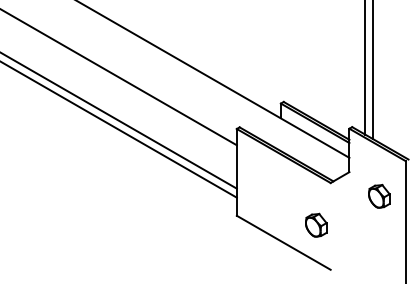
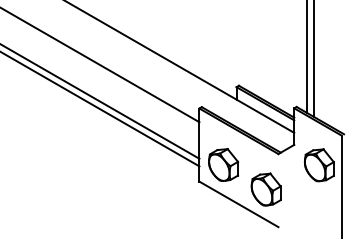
part: (265, 195) -> (223, 164), added
part: (379, 196) -> (319, 165), size x1.67
part: (316, 225) -> (266, 189), size x1.67

